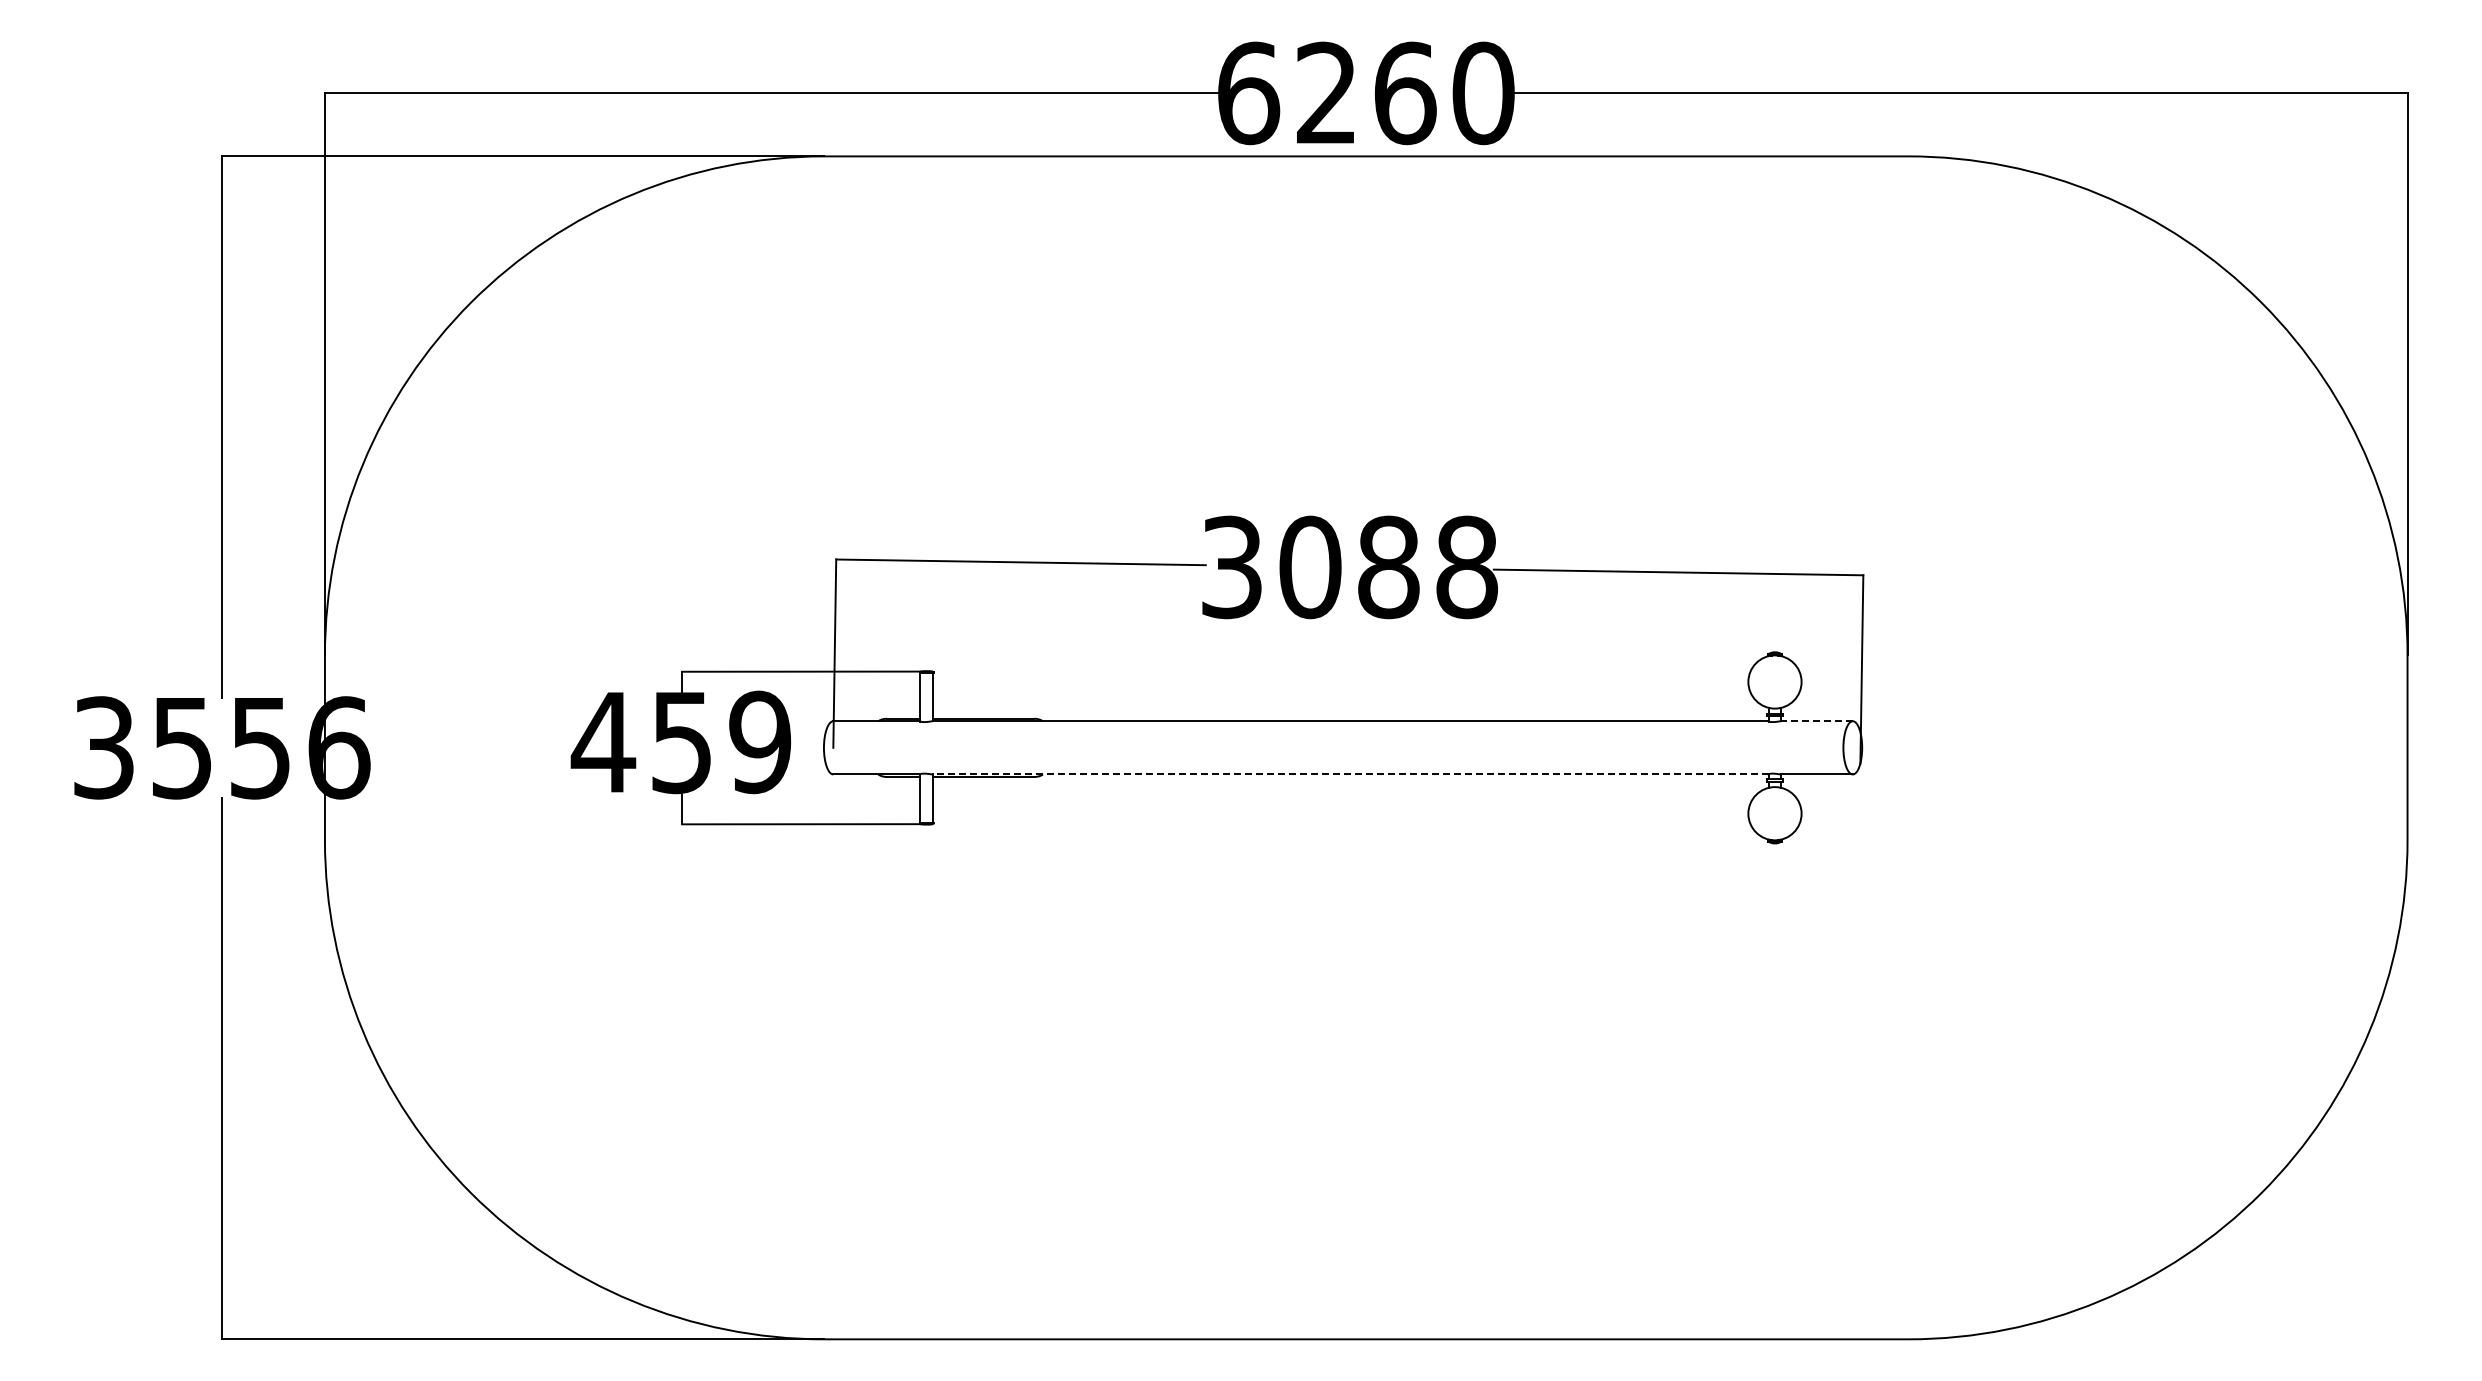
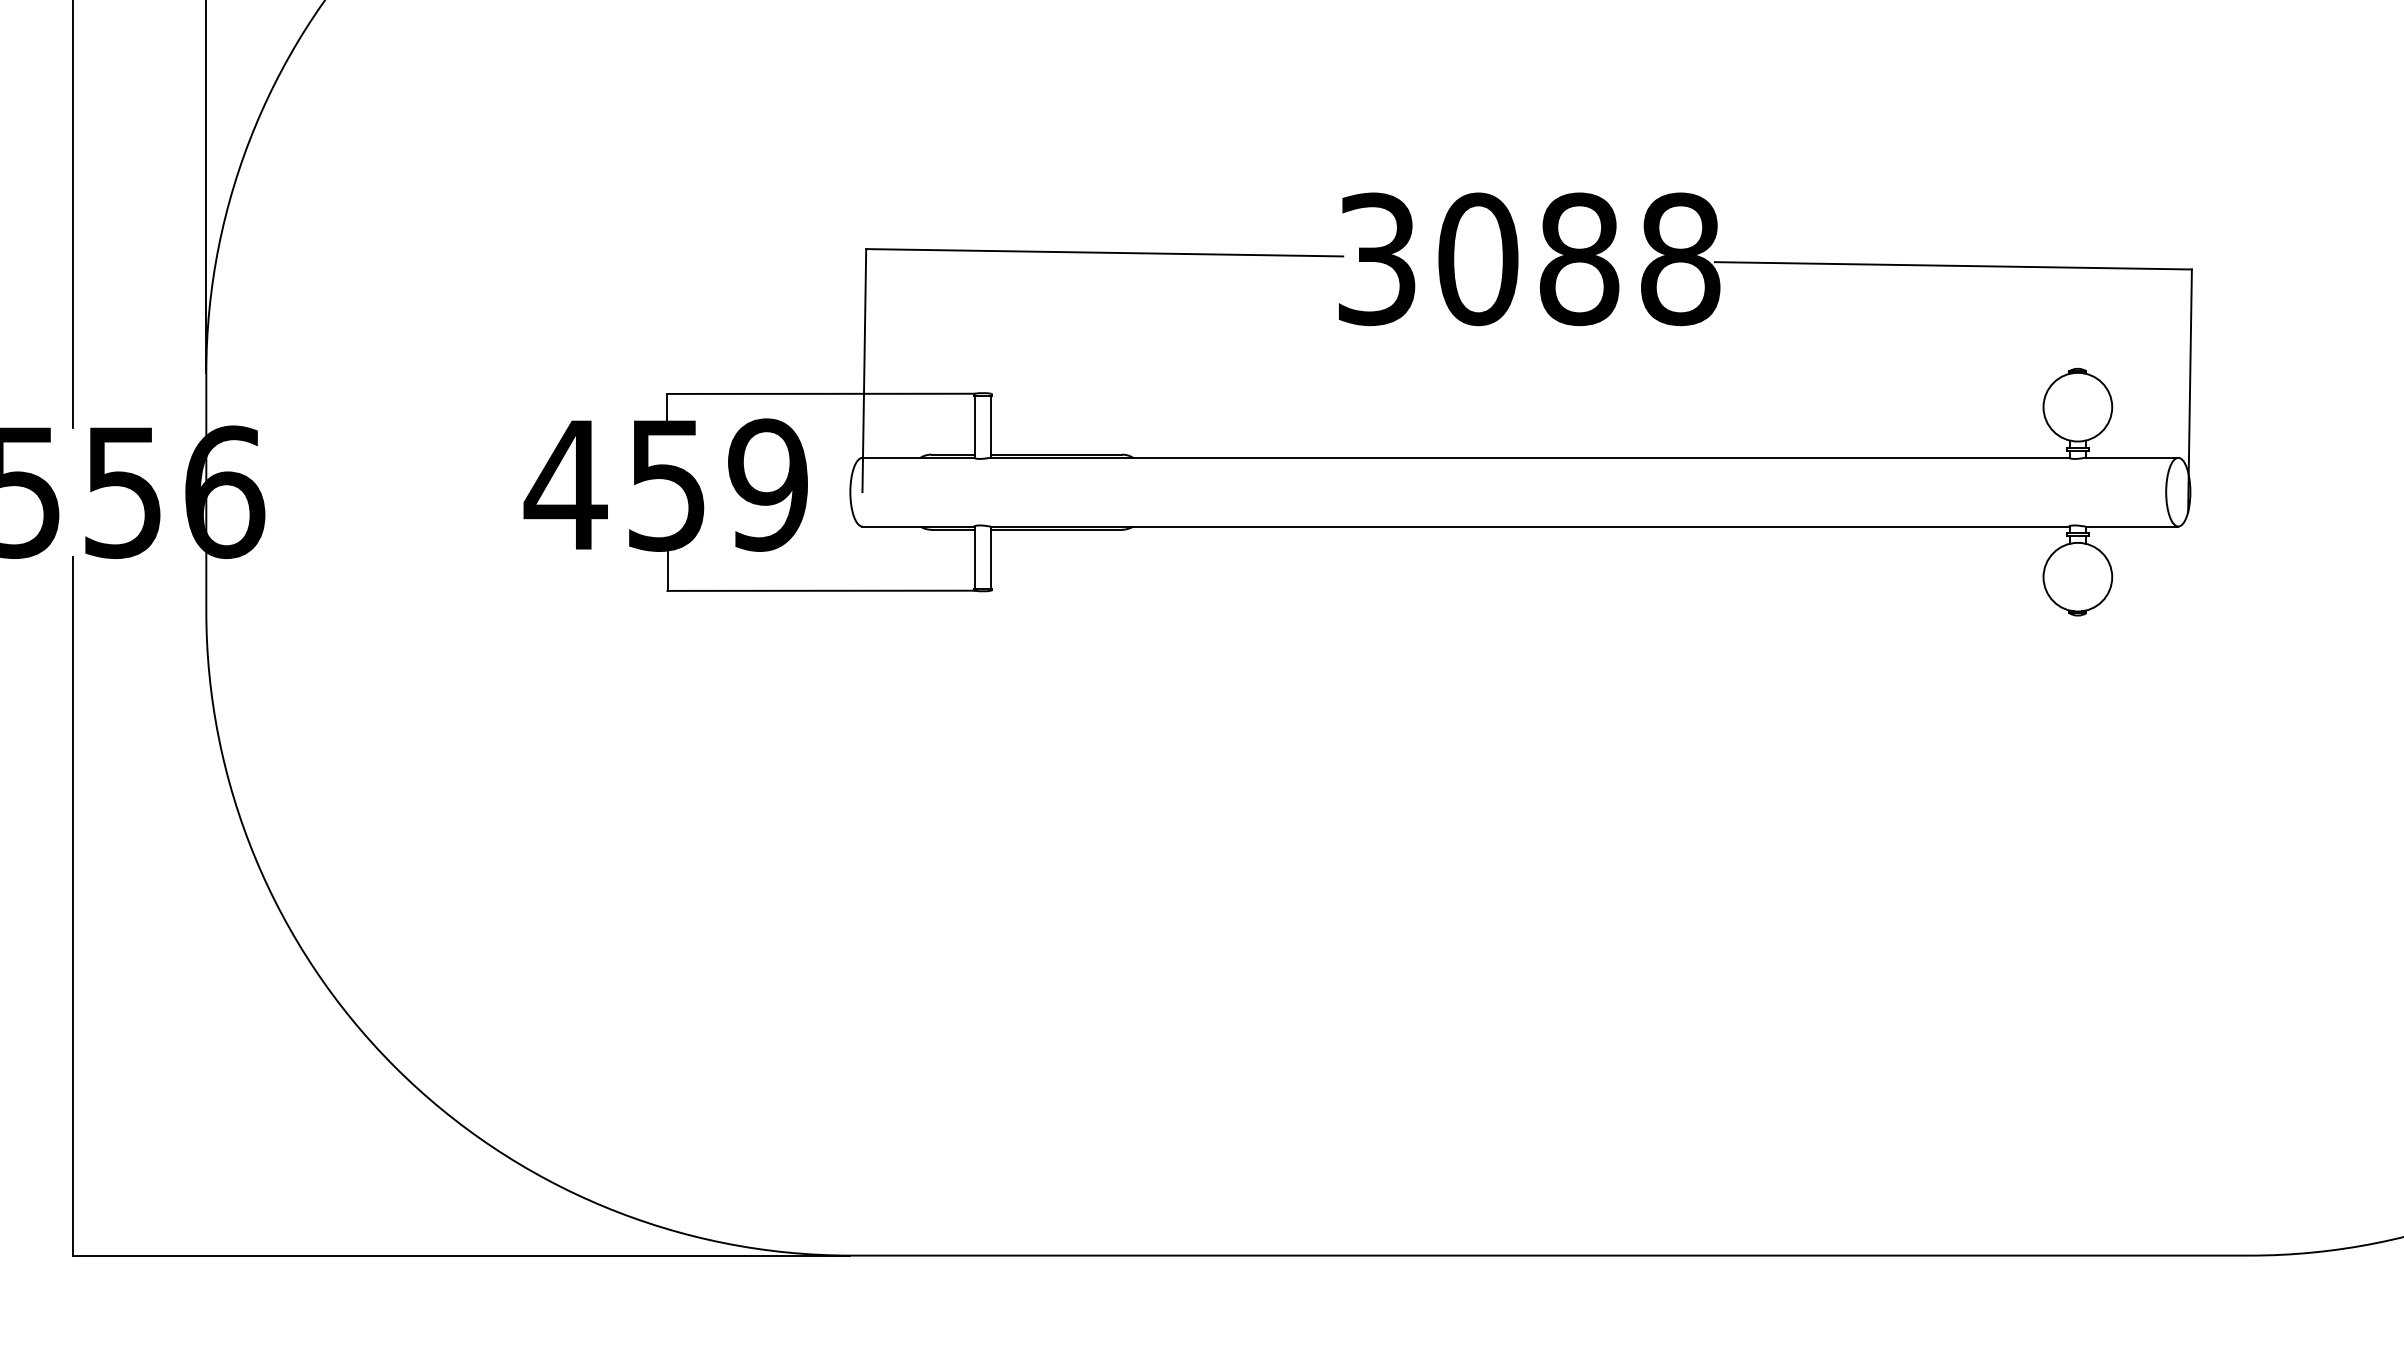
line: (1817, 721) -> (2132, 458), dashed -> solid
line: (1350, 774) -> (1529, 526), dashed -> solid

